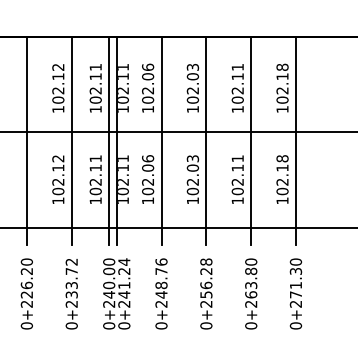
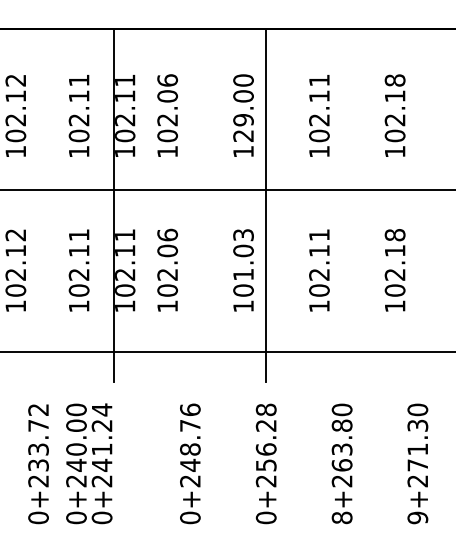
text: (192, 83) -> (242, 107), 102.03 -> 129.00
line: (71, 140) -> (38, 204), removed
line: (109, 140) -> (102, 204), removed
line: (161, 140) -> (190, 204), removed
line: (251, 140) -> (342, 204), removed
line: (295, 140) -> (417, 204), removed
text: (192, 181) -> (242, 273), 102.03 -> 101.03
text: (116, 293) -> (88, 463), moved
text: (251, 325) -> (342, 517), 0+263.80 -> 8+263.80
text: (296, 325) -> (418, 517), 0+271.30 -> 9+271.30

